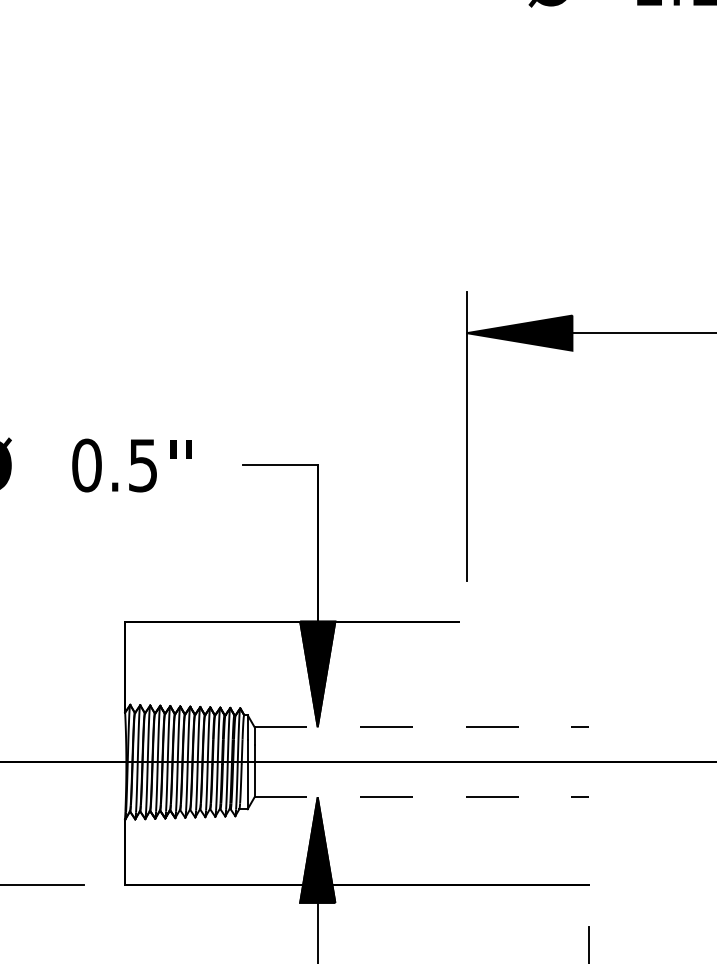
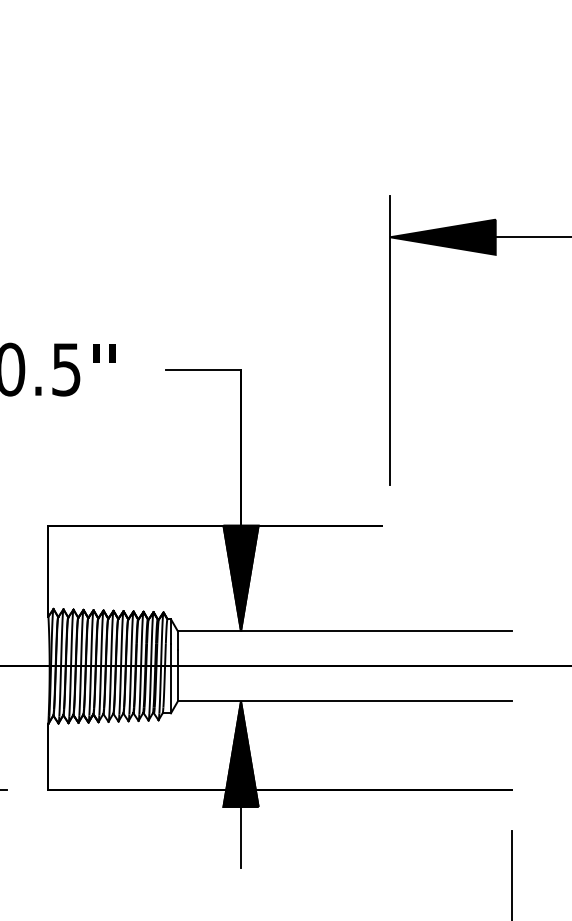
line: (422, 727) -> (345, 631), dashed -> solid
line: (422, 797) -> (345, 701), dashed -> solid

